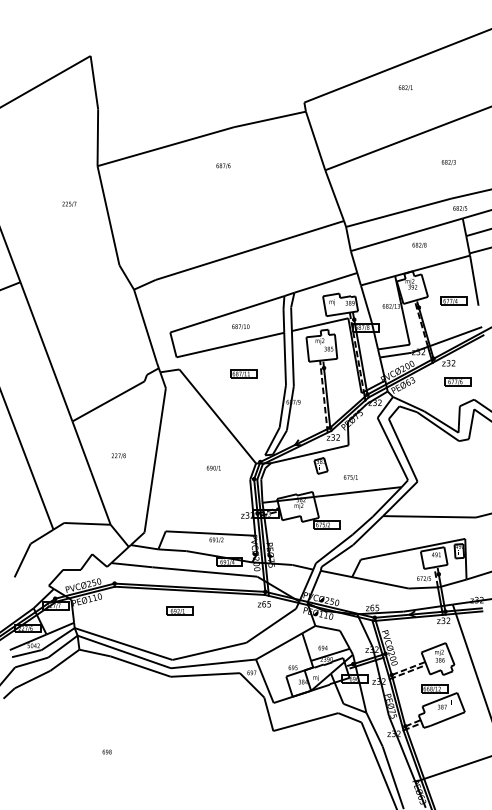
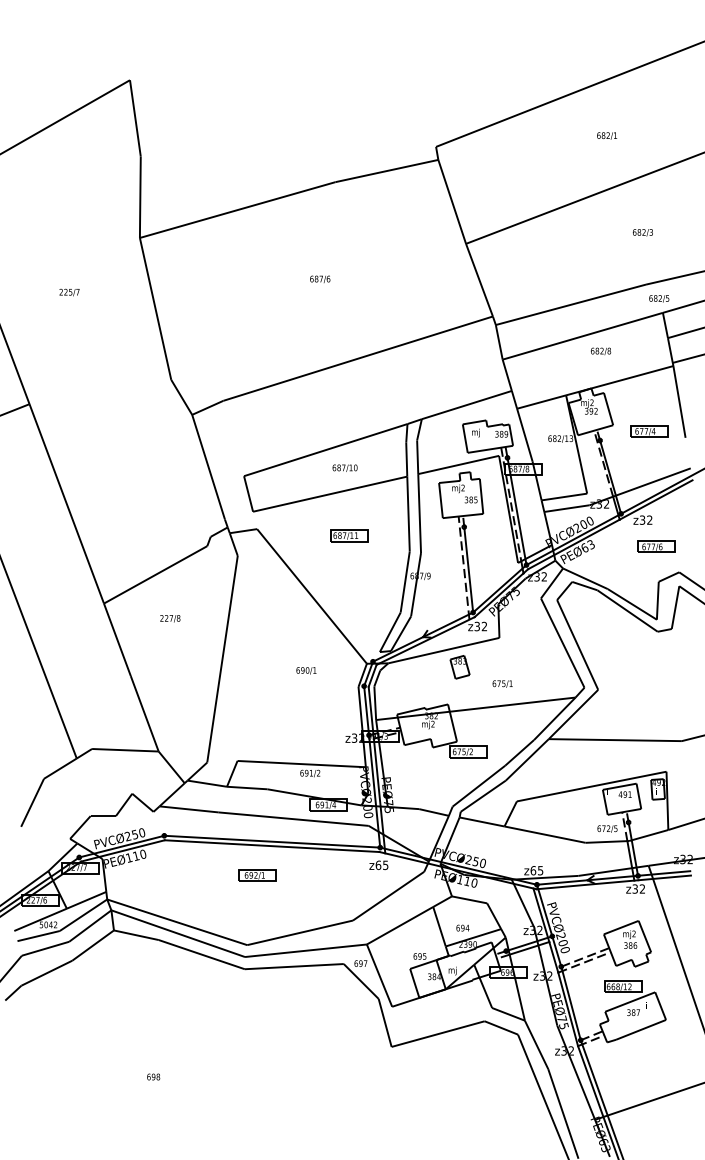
text: (405, 87) -> (606, 135), moved
text: (223, 165) -> (320, 278), moved
text: (69, 203) -> (69, 291), moved
text: (118, 455) -> (169, 617), moved

